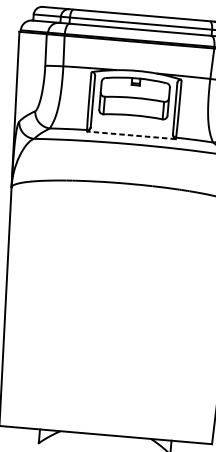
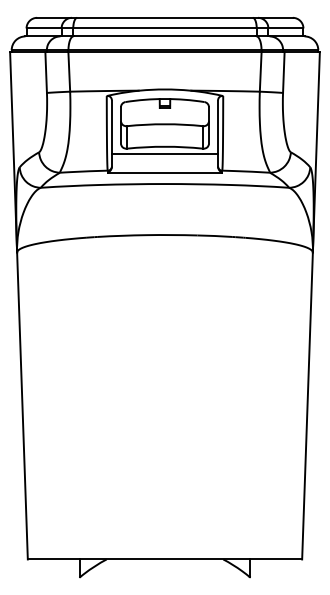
line: (132, 121) -> (164, 154), added
line: (131, 135) -> (164, 172), dashed -> solid

